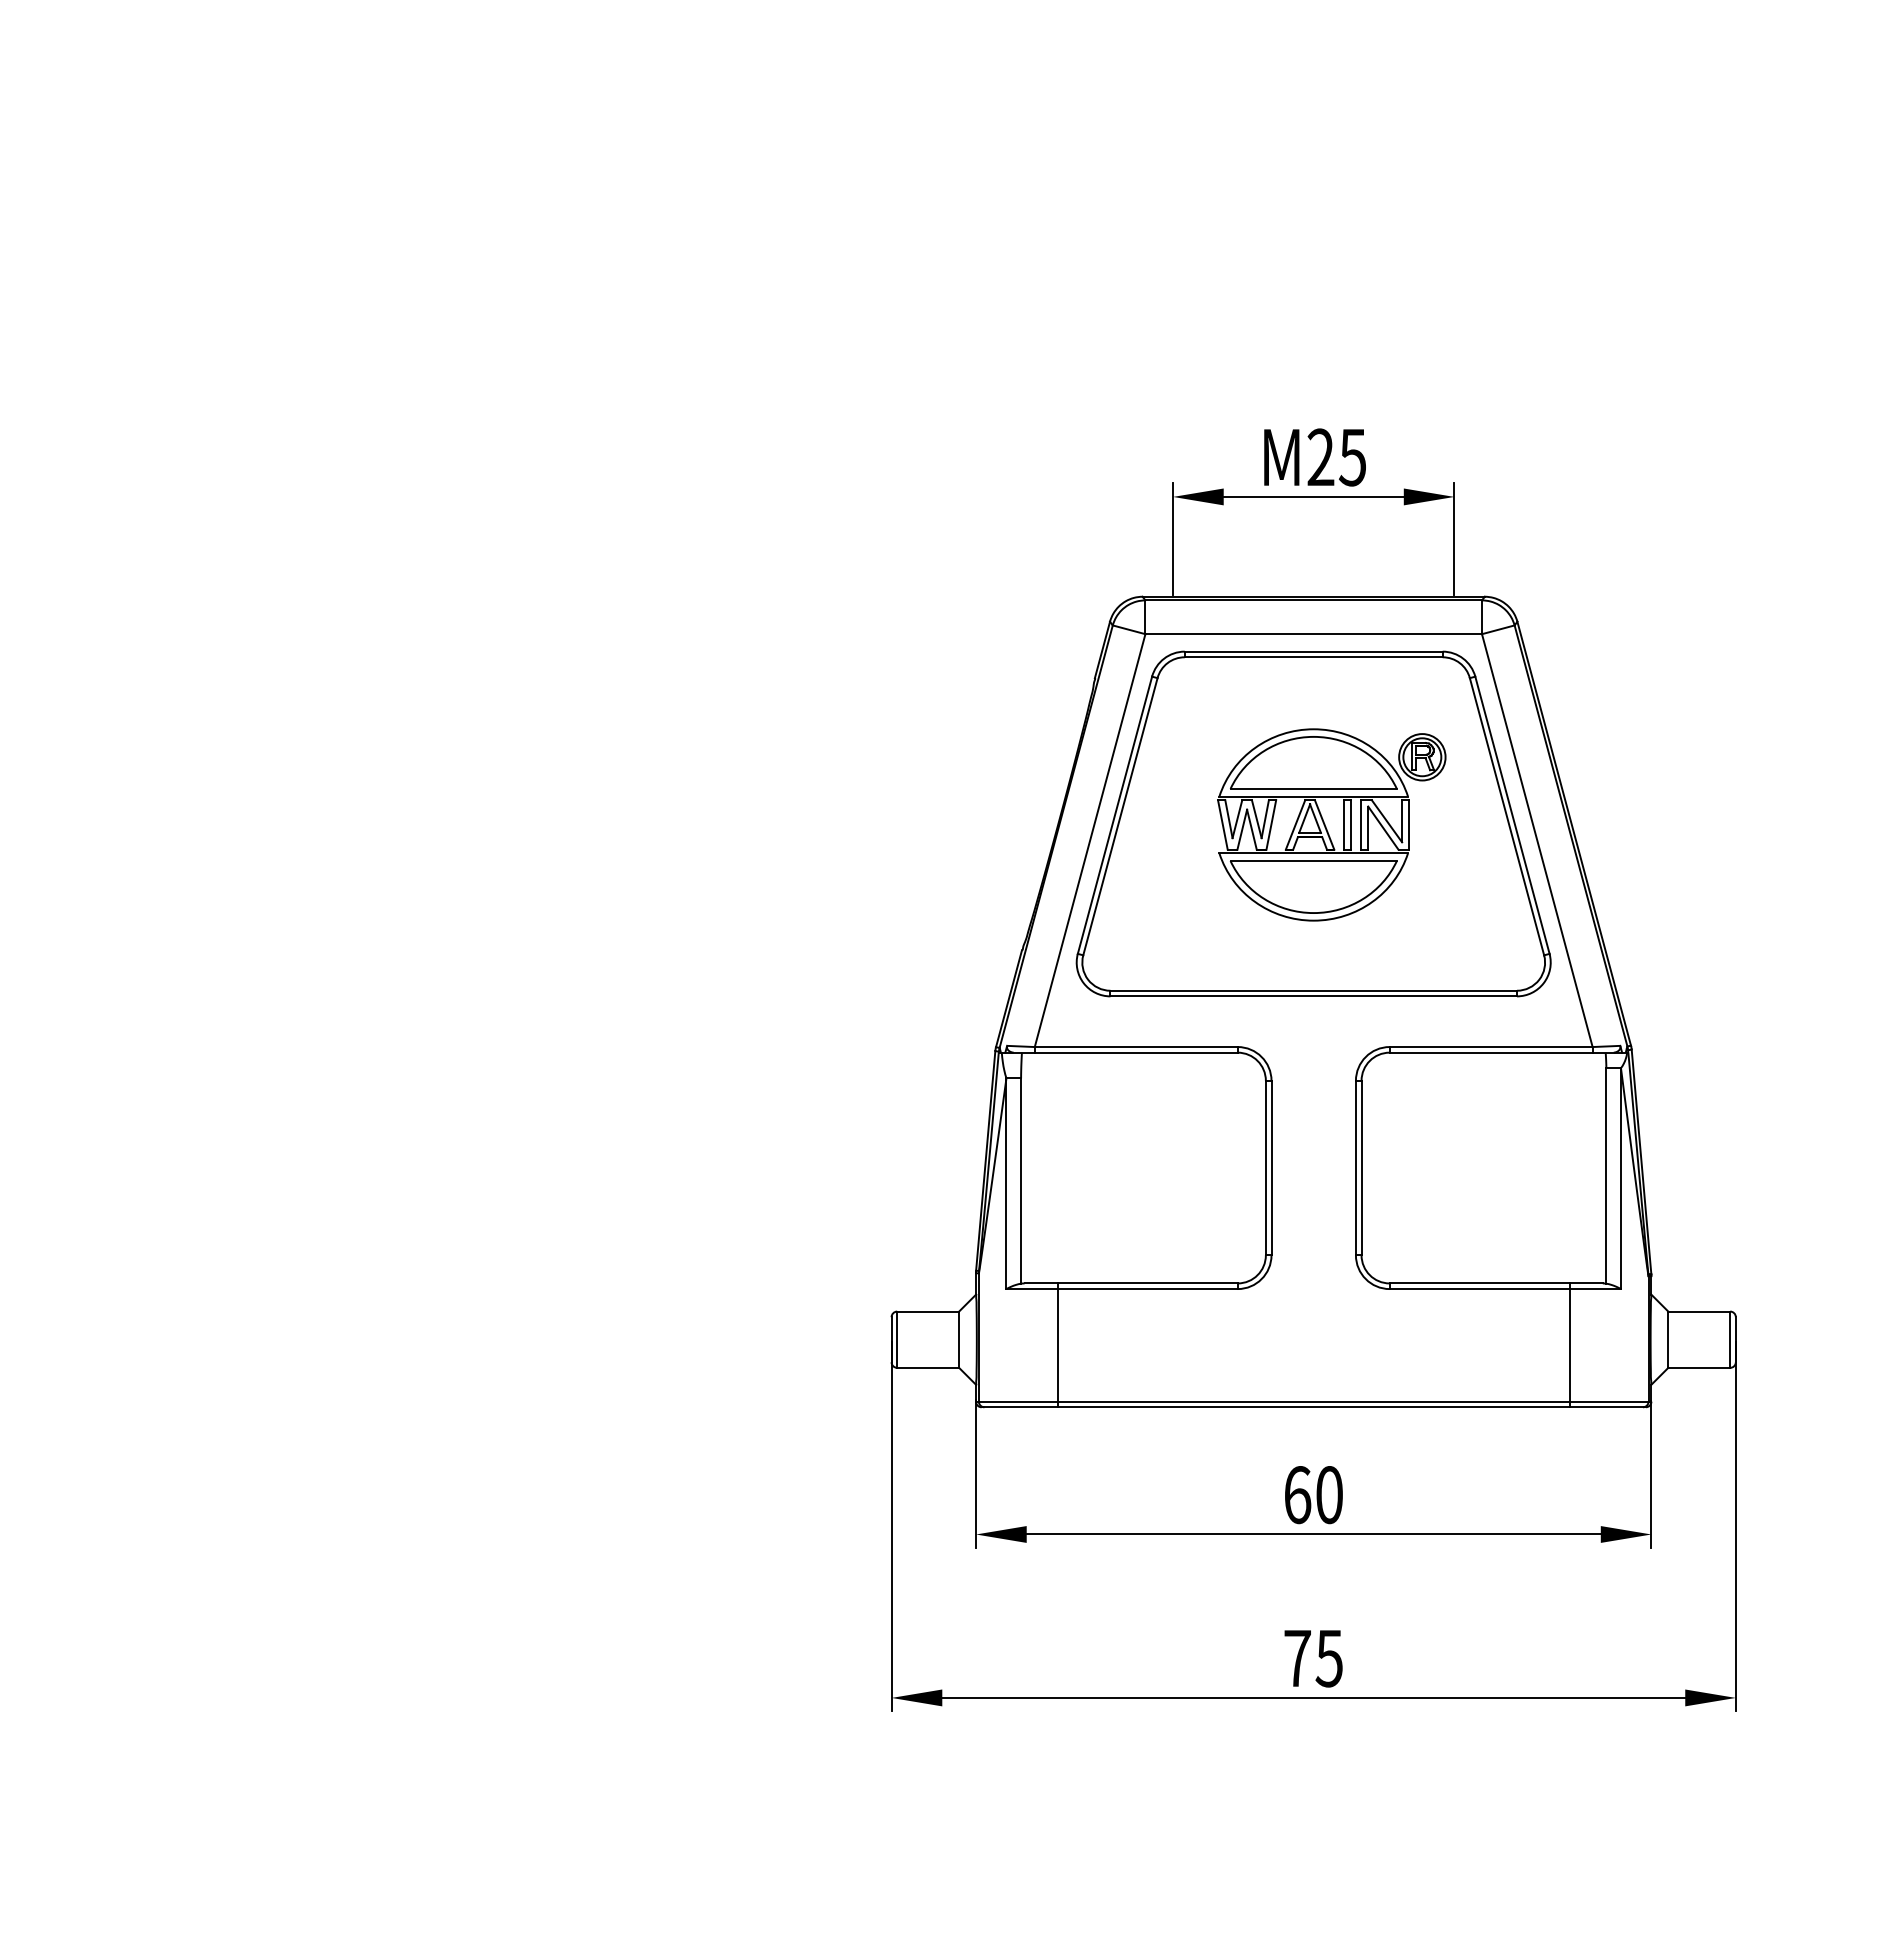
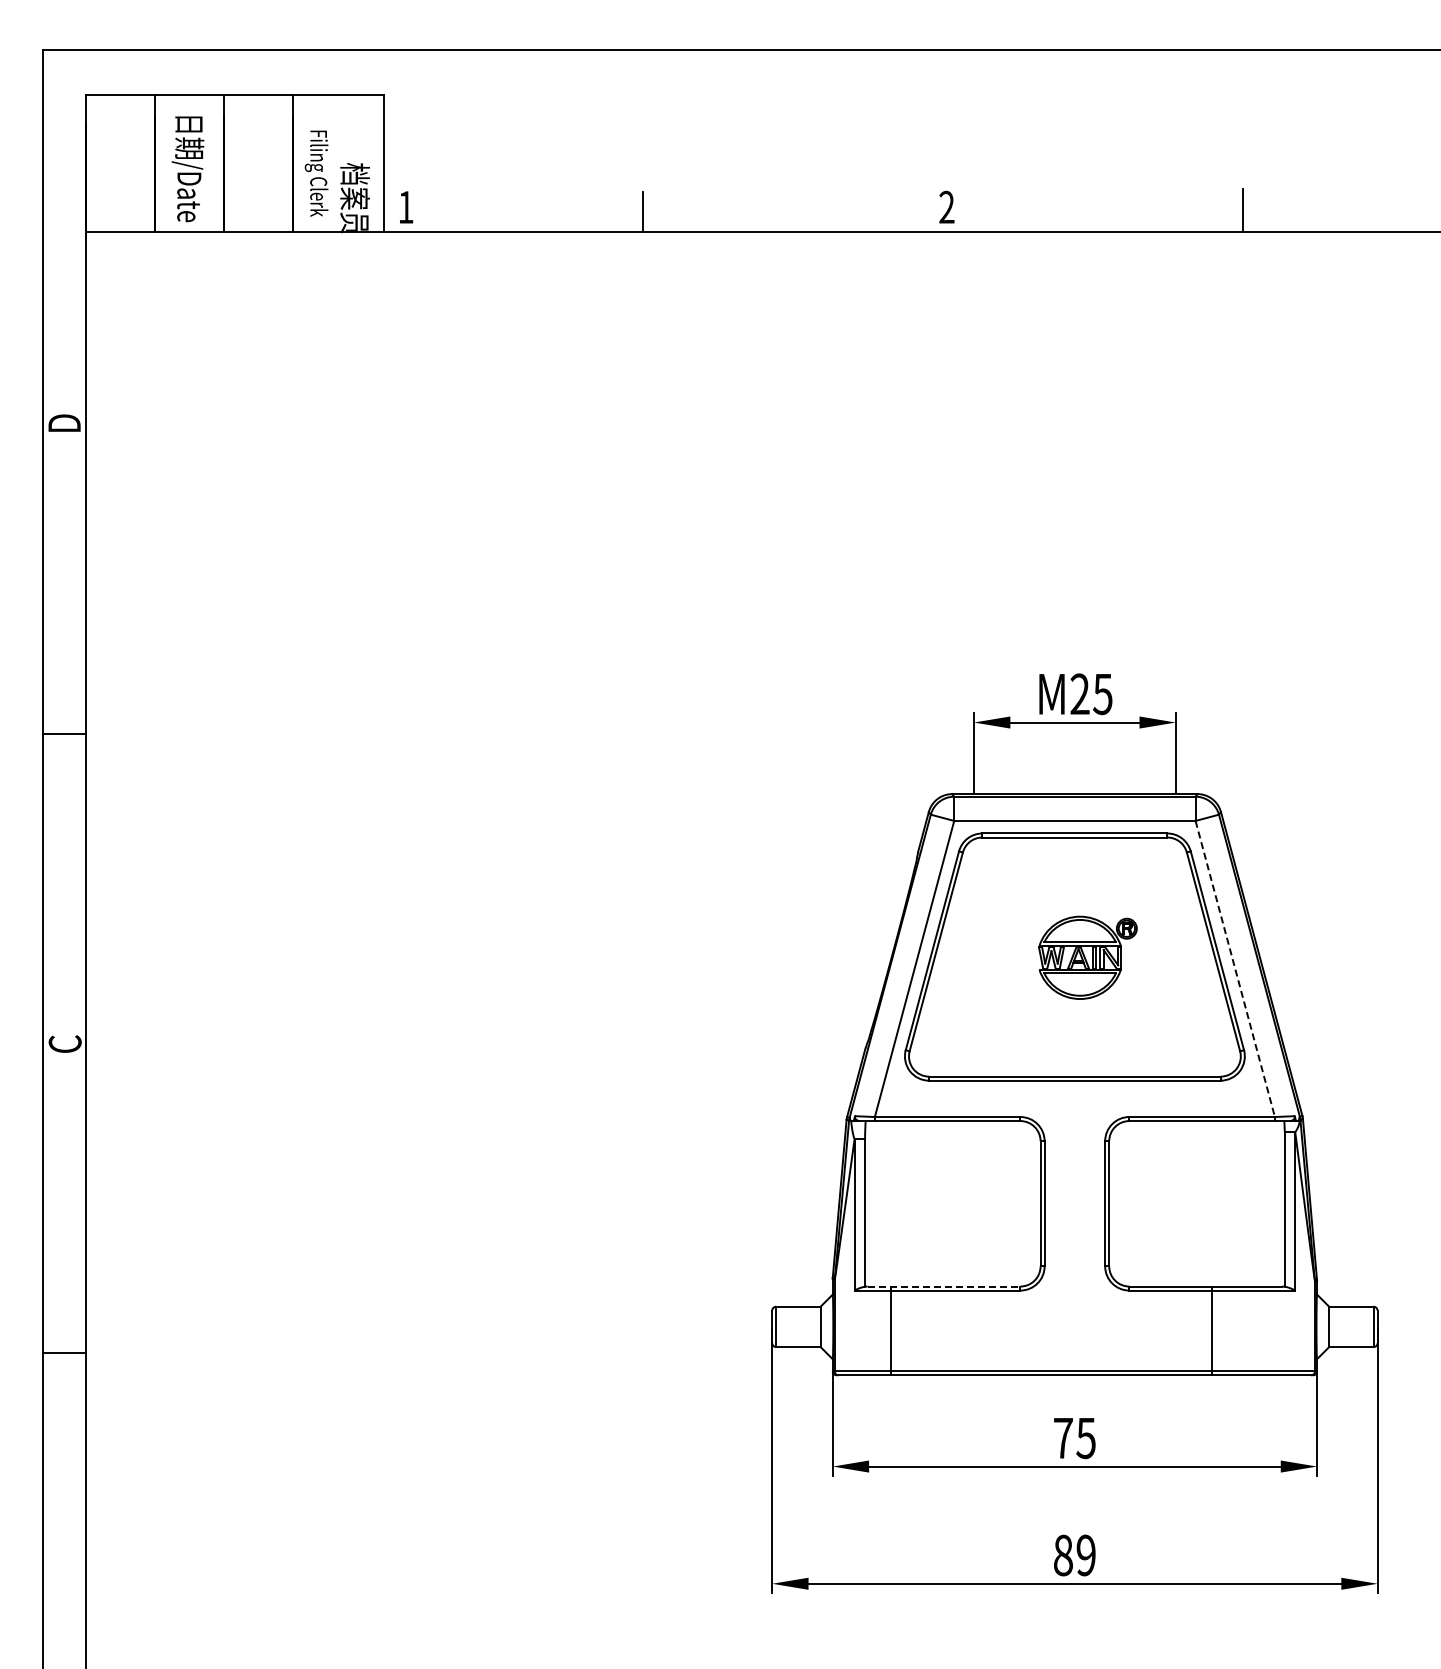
part: (1331, 824) -> (1087, 957), size x0.6
line: (1537, 841) -> (1235, 969), solid -> dashed
line: (1131, 1283) -> (944, 1286), solid -> dashed
line: (1569, 1344) -> (1211, 1330), moved
text: (1313, 1495) -> (1074, 1438), 60 -> 75
text: (1313, 1658) -> (1074, 1555), 75 -> 89

